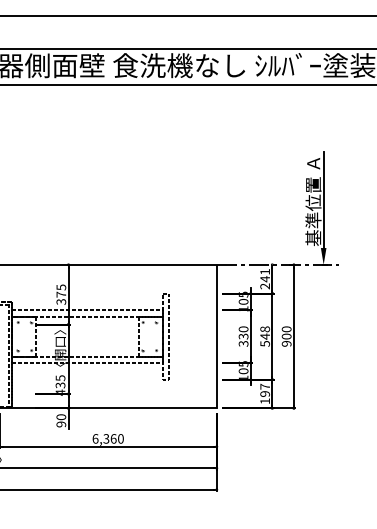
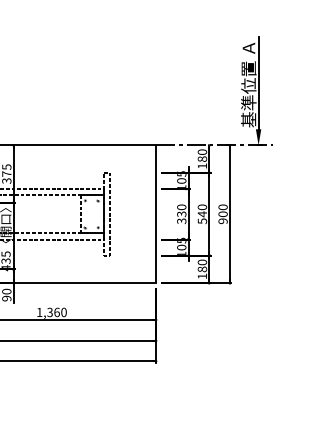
text: (265, 279) -> (202, 159), 241 -> 180
text: (265, 329) -> (202, 207), 548 -> 540
text: (265, 389) -> (202, 265), 197 -> 180
text: (95, 438) -> (39, 312), 6,360 -> 1,360

